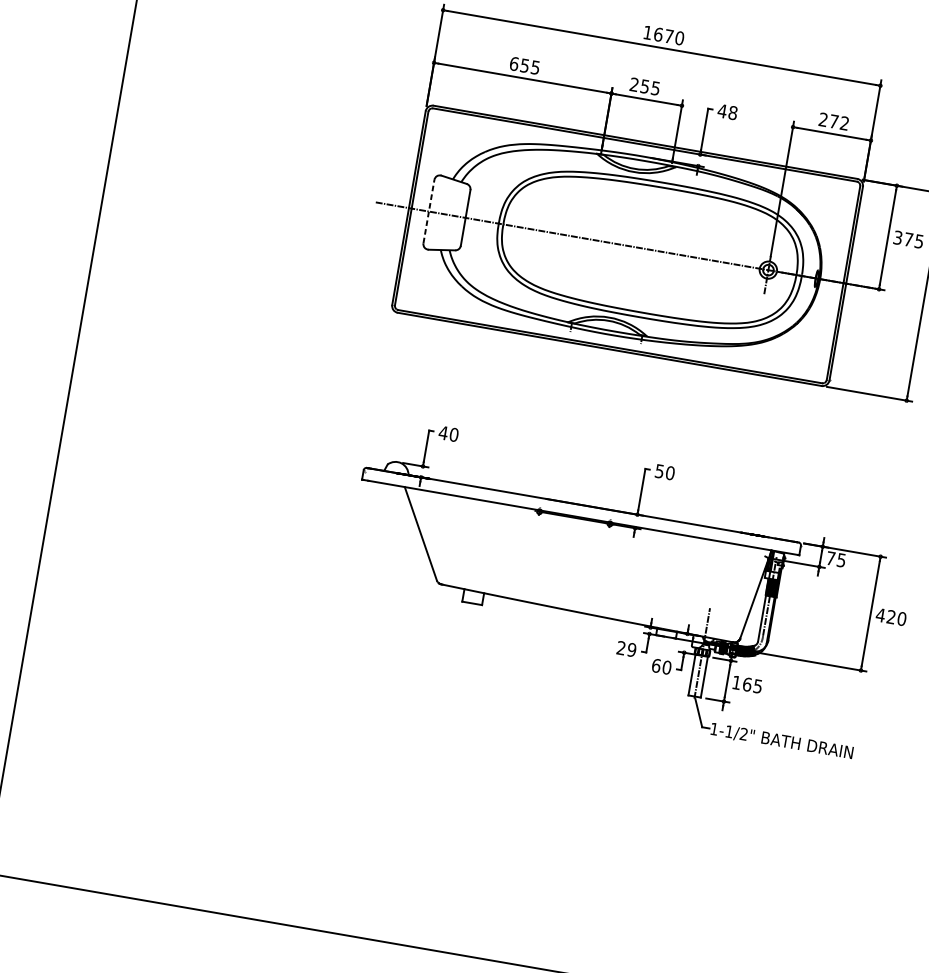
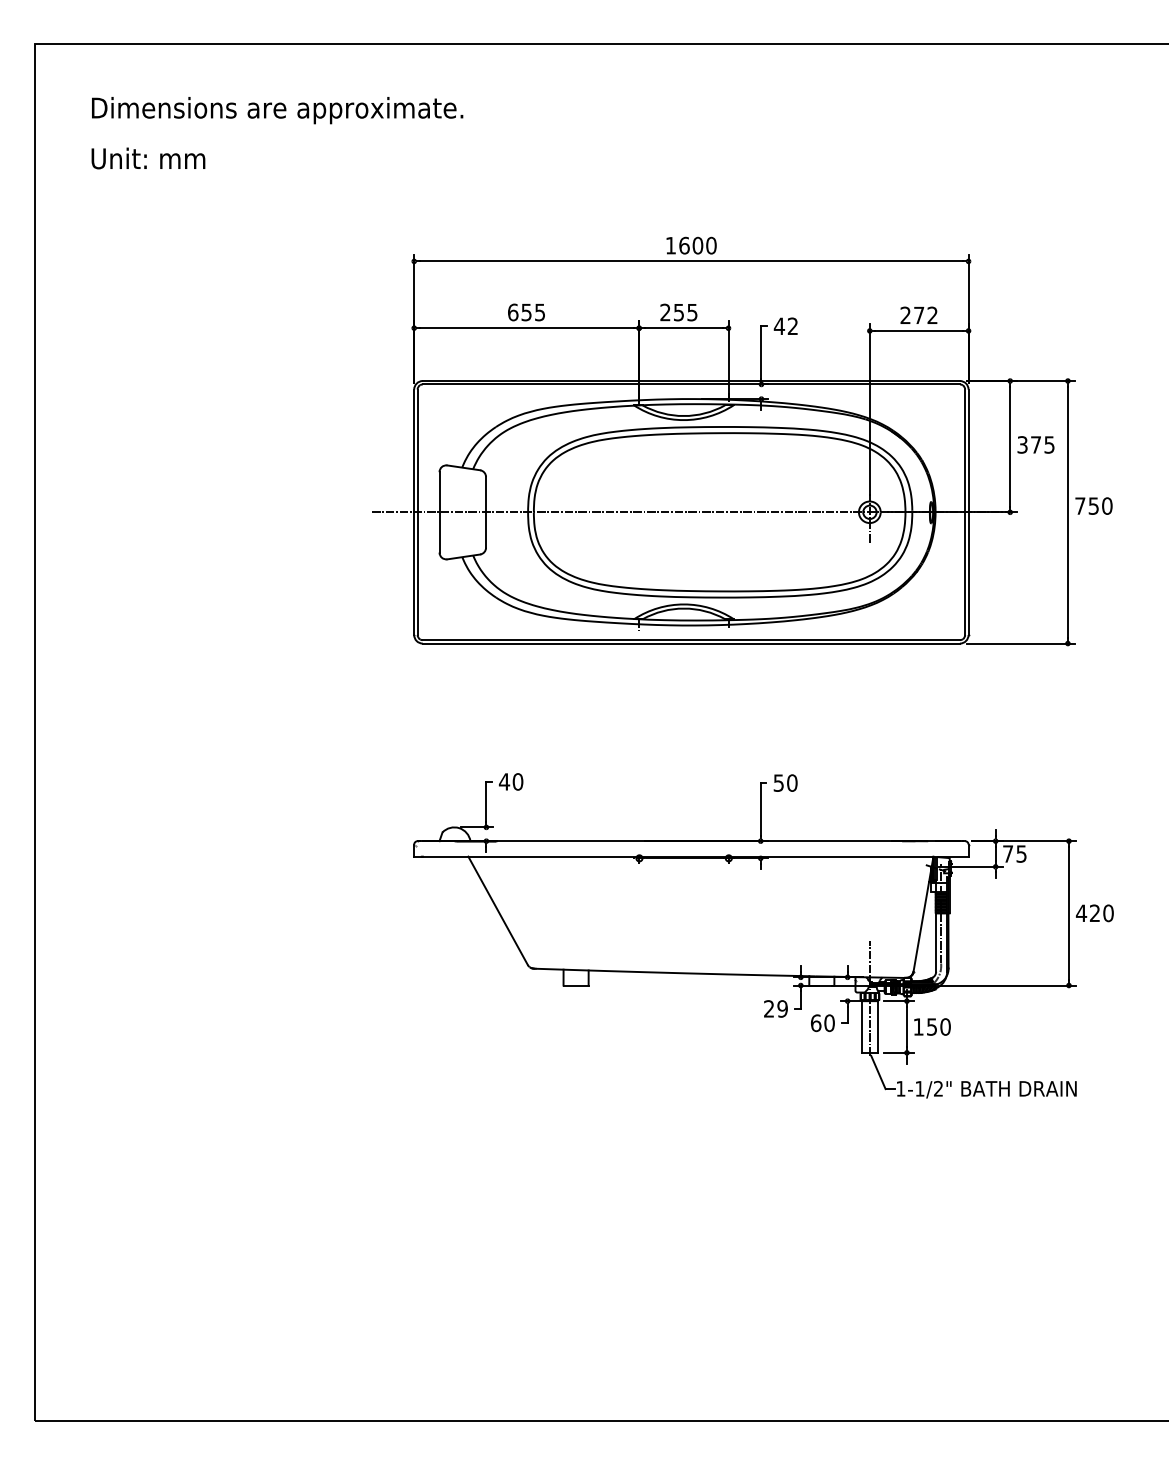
text: (668, 36) -> (697, 245), 1670 -> 1600
text: (732, 113) -> (792, 326), 48 -> 42
line: (429, 210) -> (439, 511), dashed -> solid
text: (752, 685) -> (938, 1026), 165 -> 150

